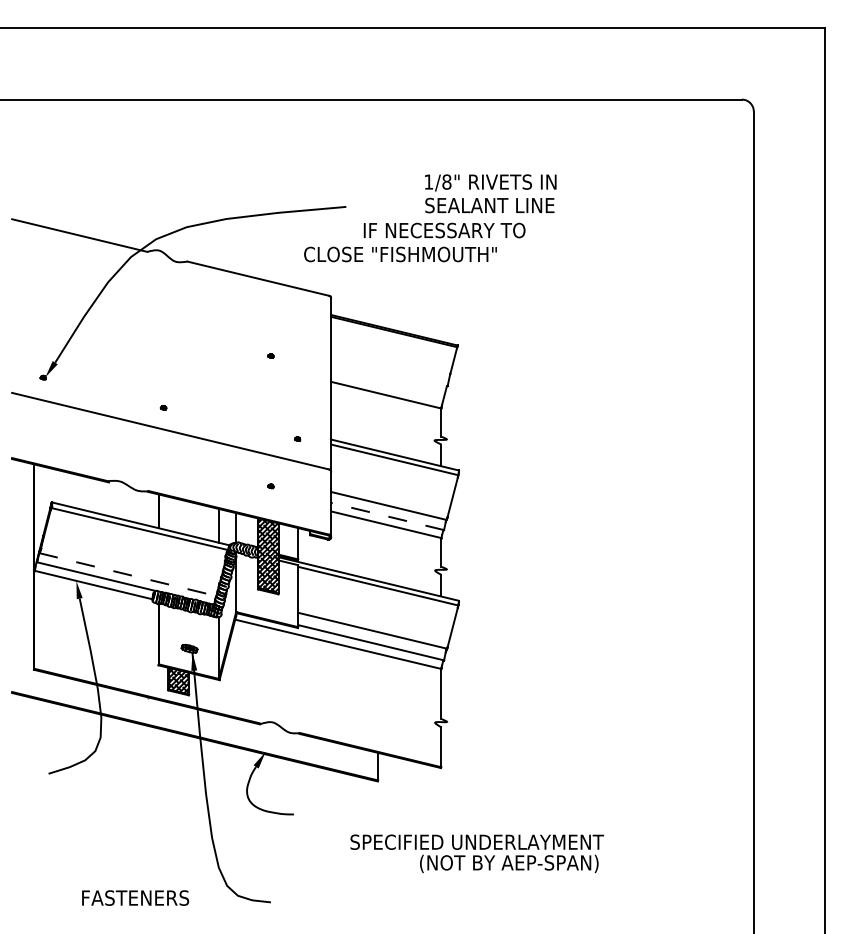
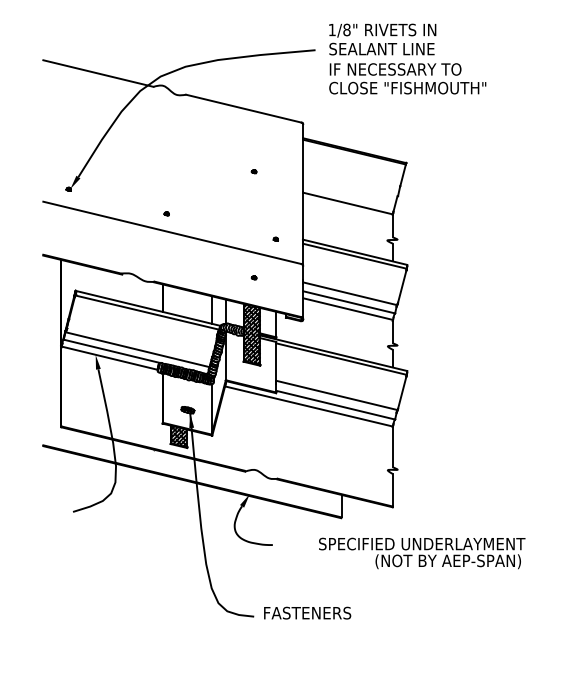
text: (490, 193) -> (382, 39), moved
text: (400, 254) -> (407, 88), moved
line: (387, 516) -> (349, 302), dashed -> solid
line: (128, 574) -> (138, 349), dashed -> solid
text: (477, 853) -> (422, 553), moved
text: (135, 897) -> (307, 612), moved

